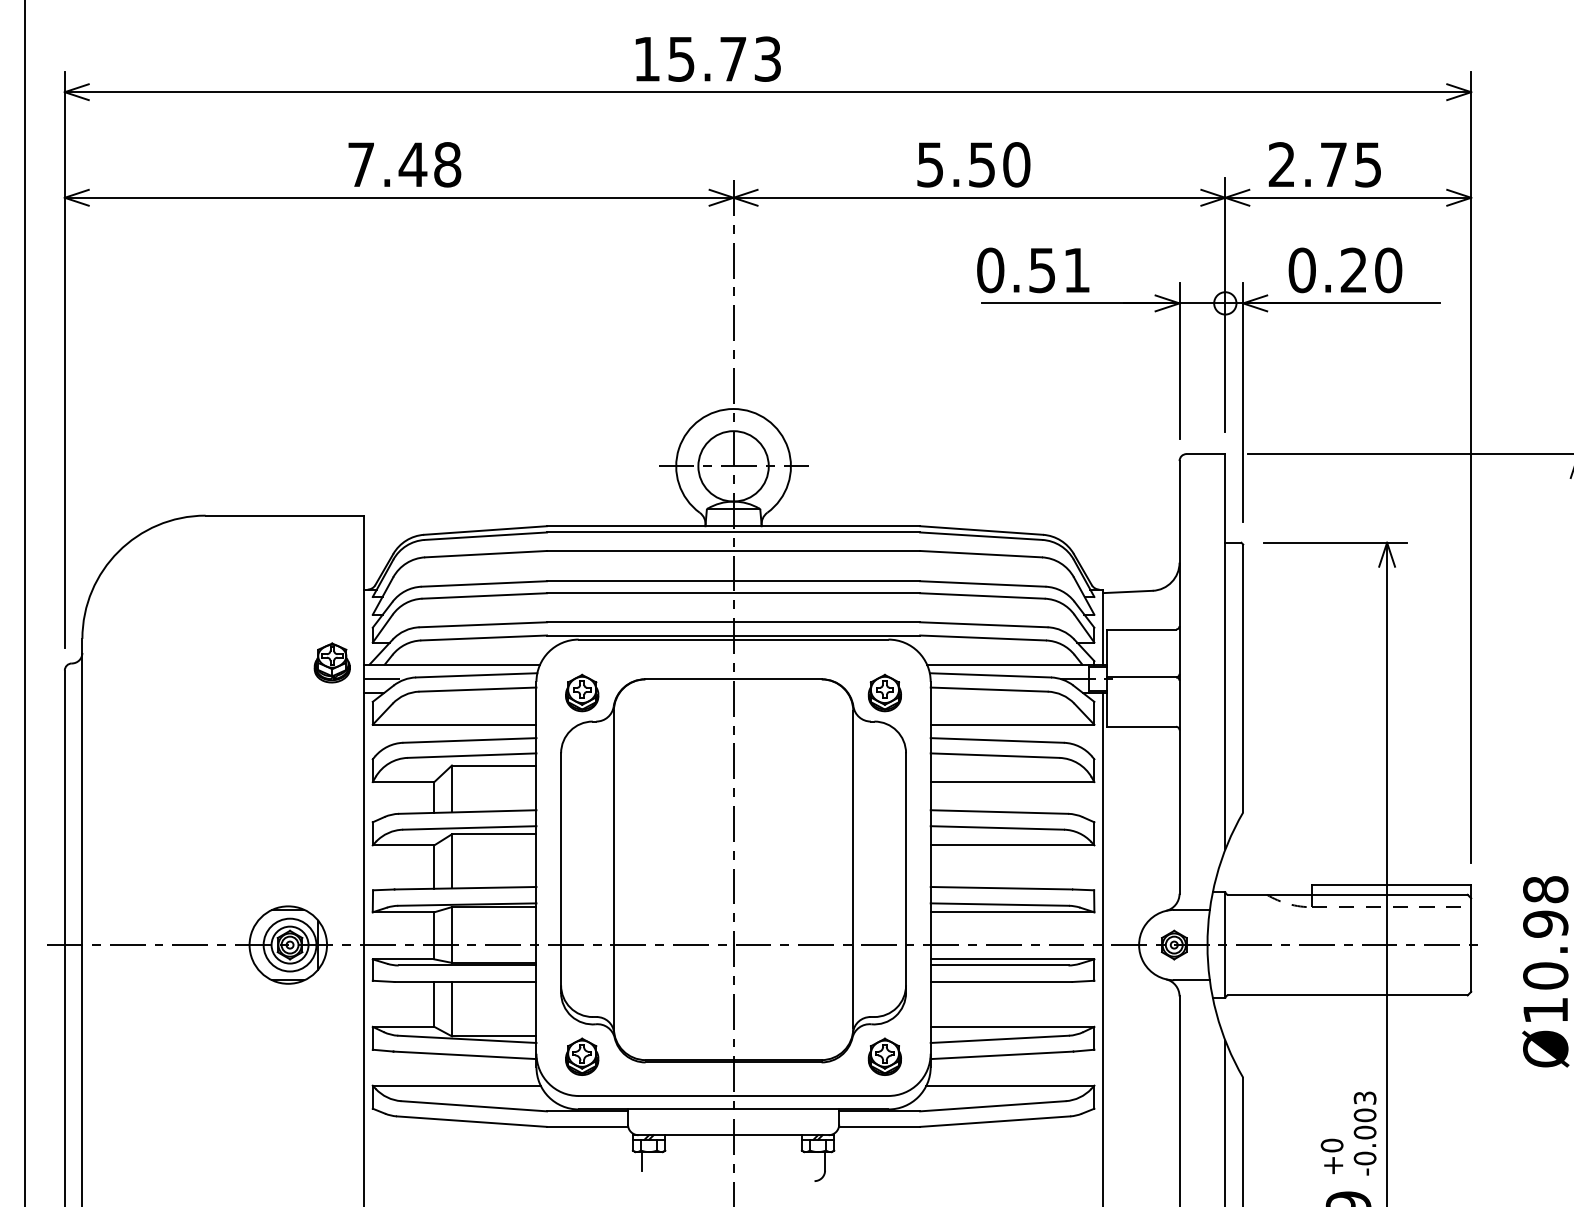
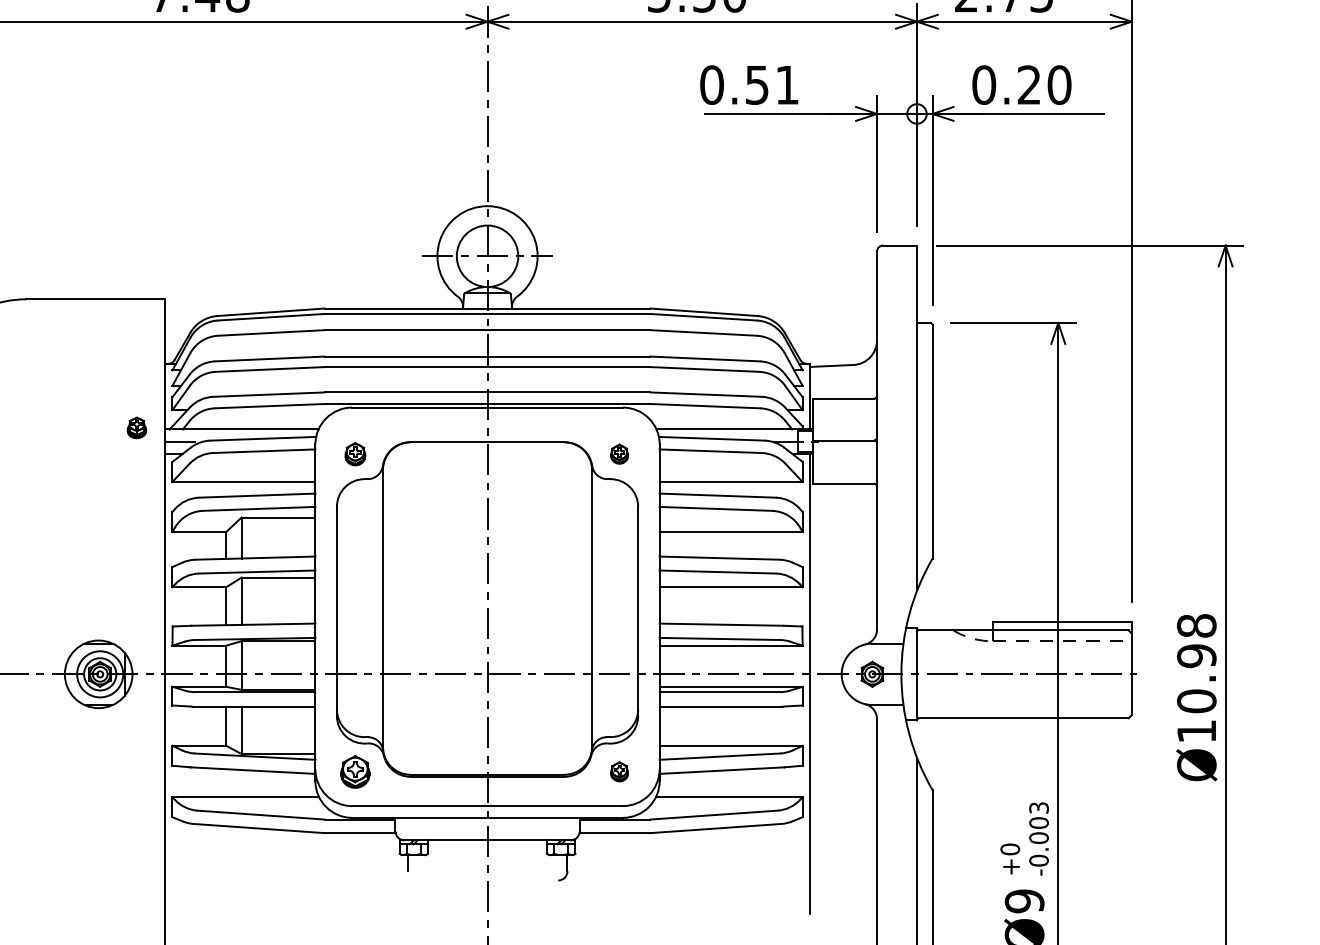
part: (331, 662) -> (136, 427), size x0.6
part: (582, 692) -> (355, 453), size x0.7
part: (884, 692) -> (619, 453), size x0.6
part: (884, 1056) -> (619, 771), size x0.6

